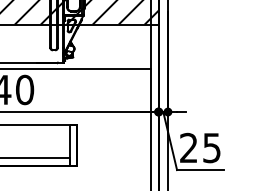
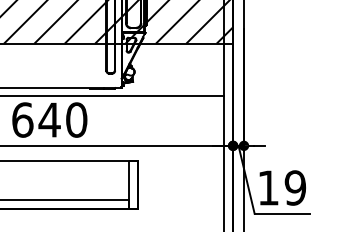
text: (200, 147) -> (282, 187), 25 -> 19

